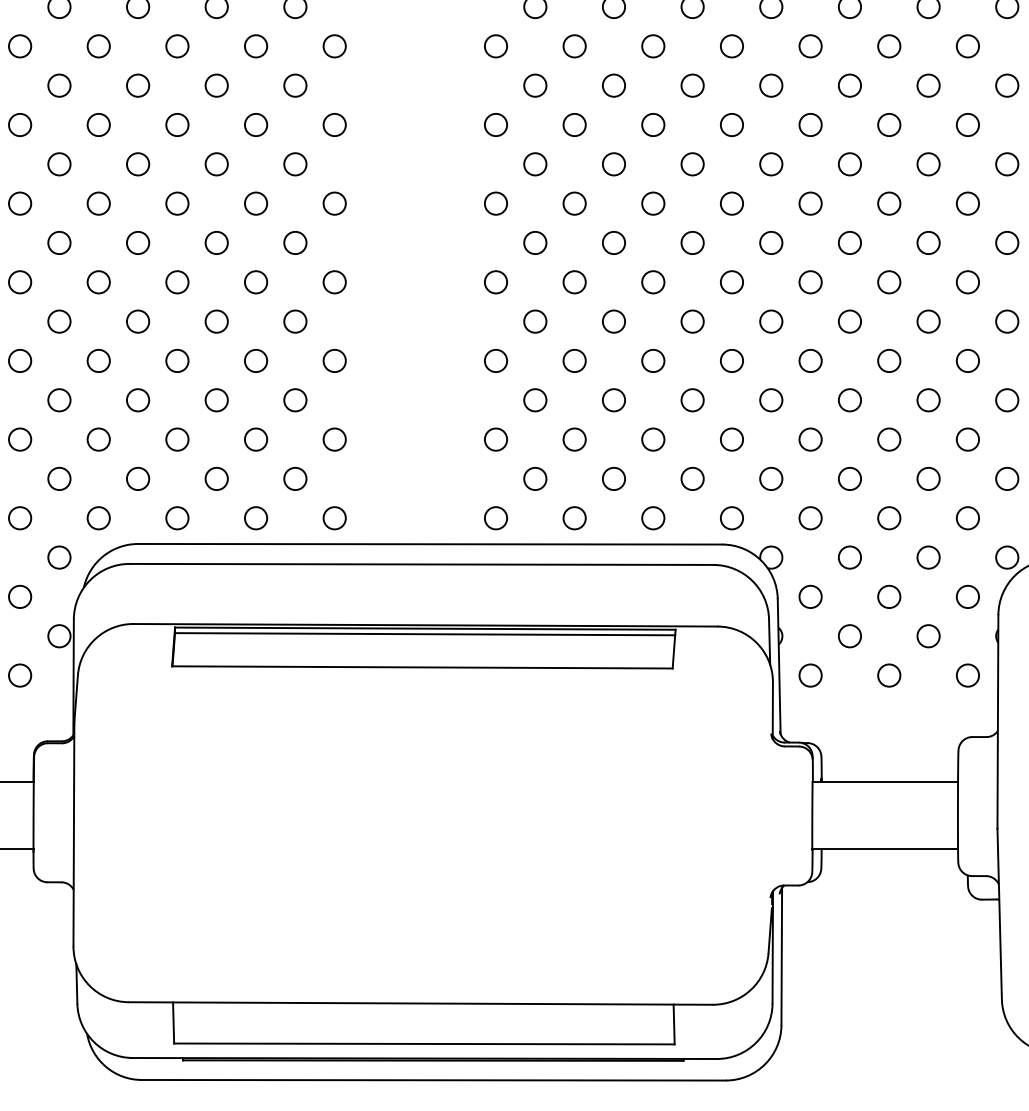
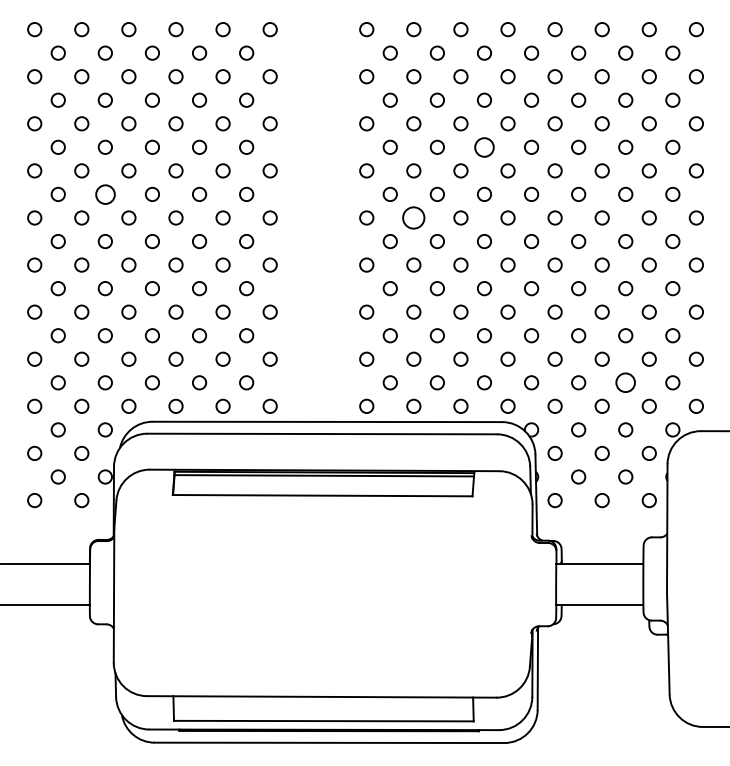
circle: (692, 84) -> (484, 146), size x1.4
circle: (57, 162) -> (104, 193), size x1.4
circle: (574, 202) -> (413, 217), size x1.6
circle: (928, 478) -> (625, 382), size x1.4

